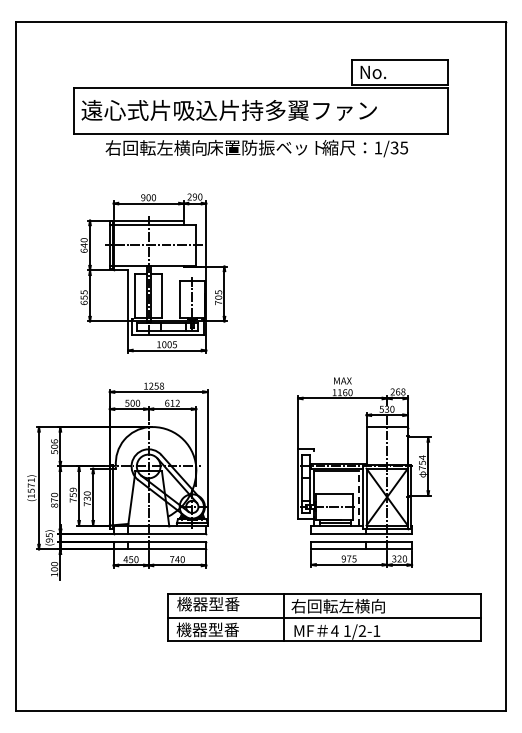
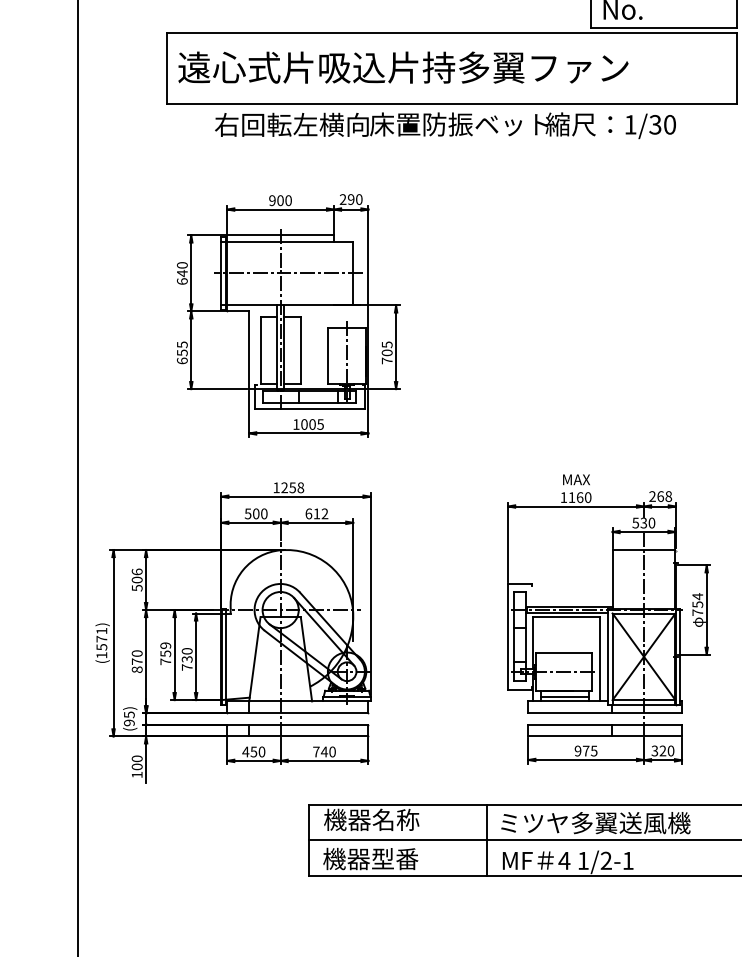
text: (404, 147) -> (670, 124), 1/35 -> 1/30
line: (358, 498) -> (600, 658), dashed -> solid
text: (224, 603) -> (396, 818), 機器型番 -> 機器名称
text: (354, 606) -> (594, 823), 右回転左横向 -> ミツヤ多翼送風機

